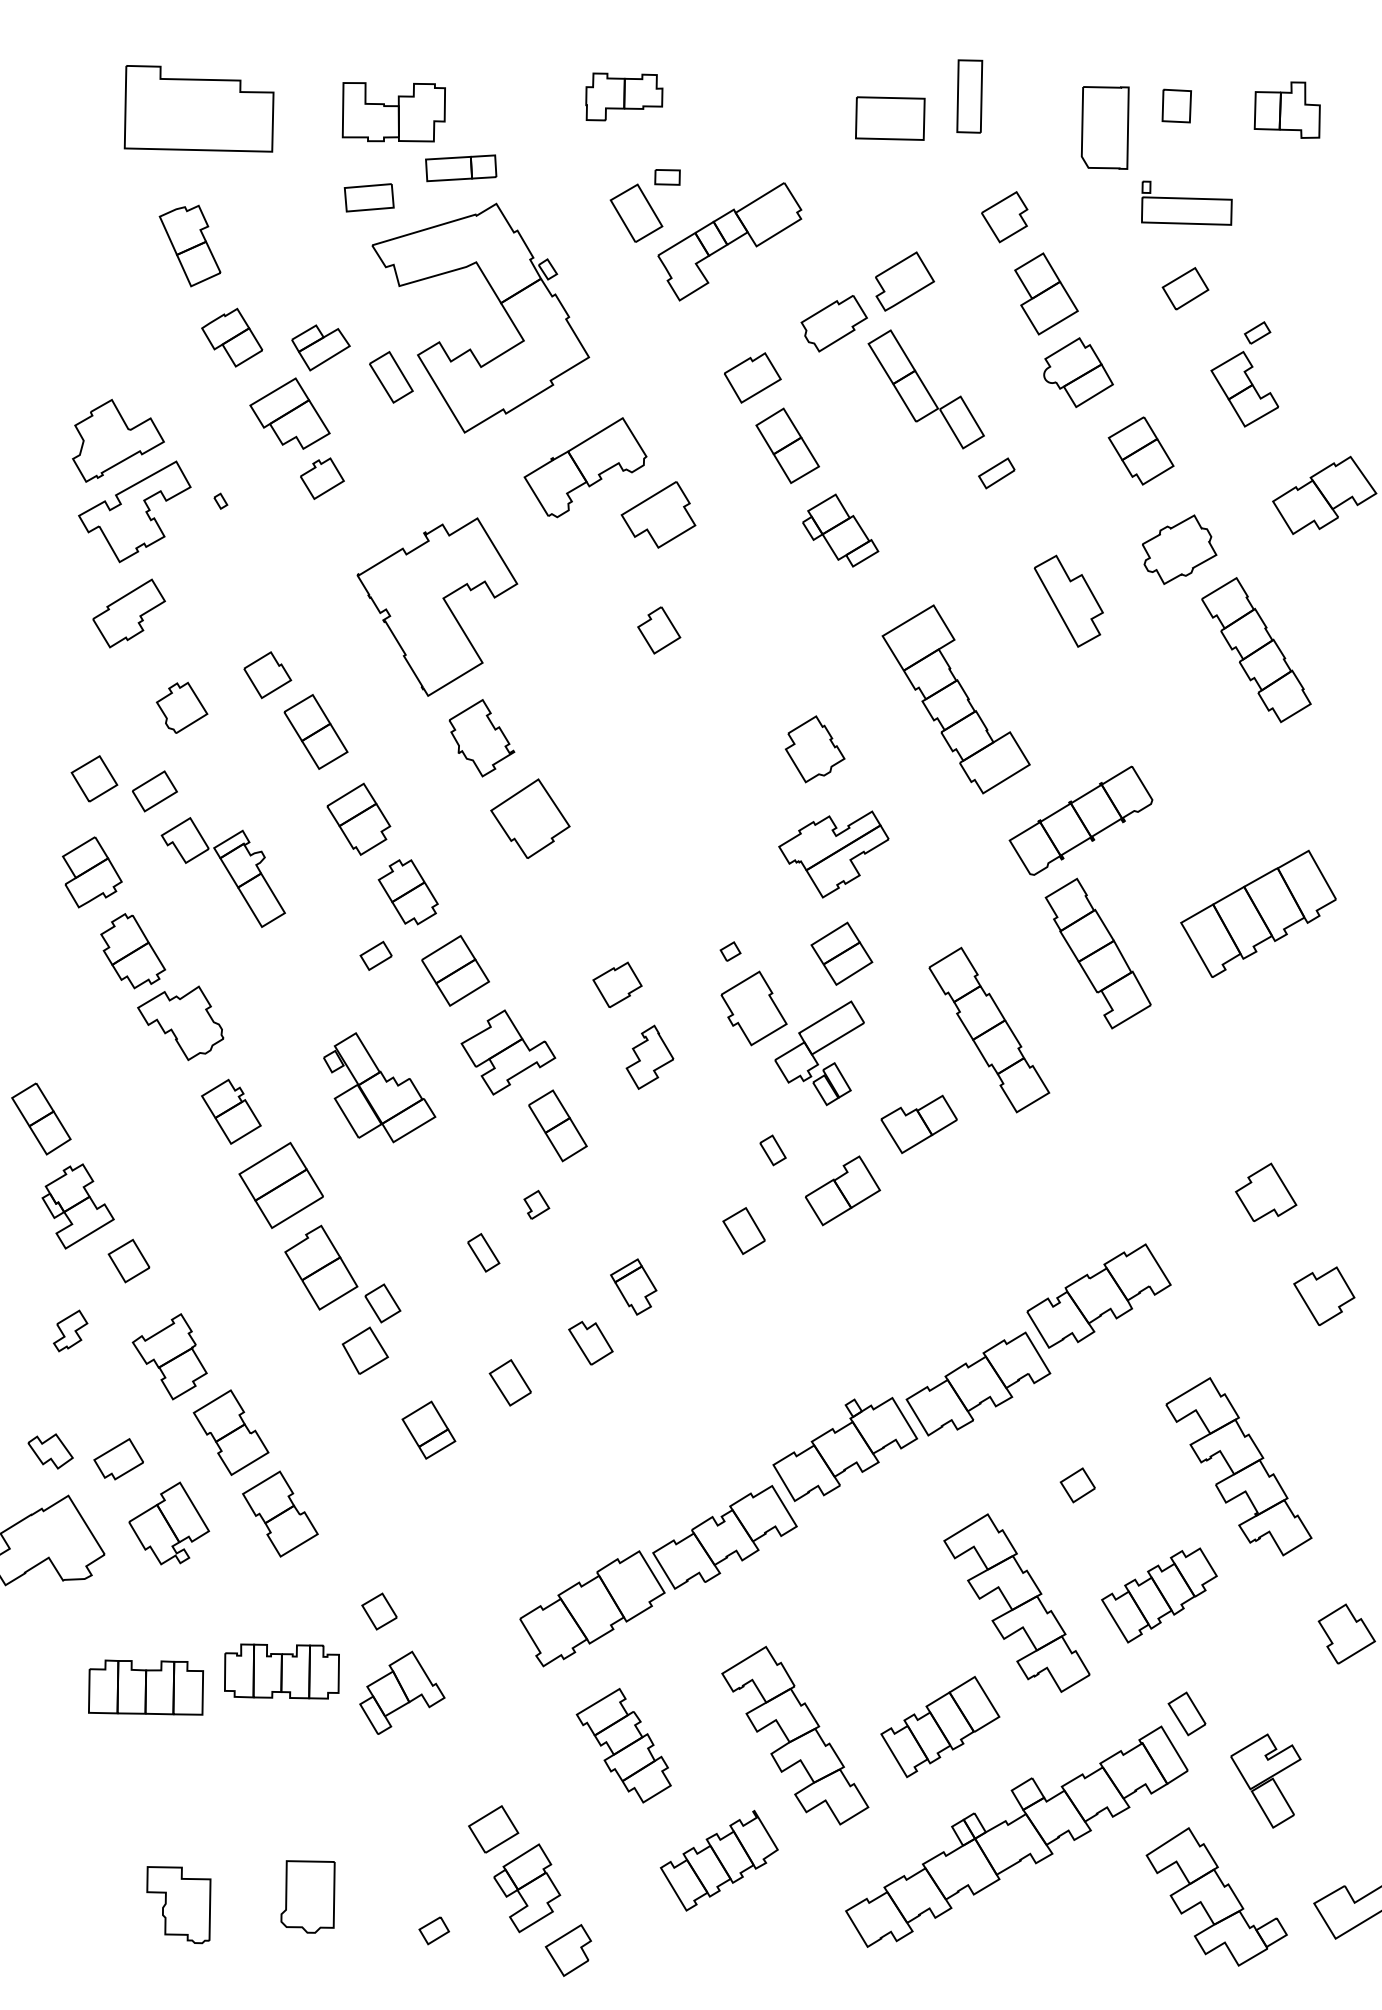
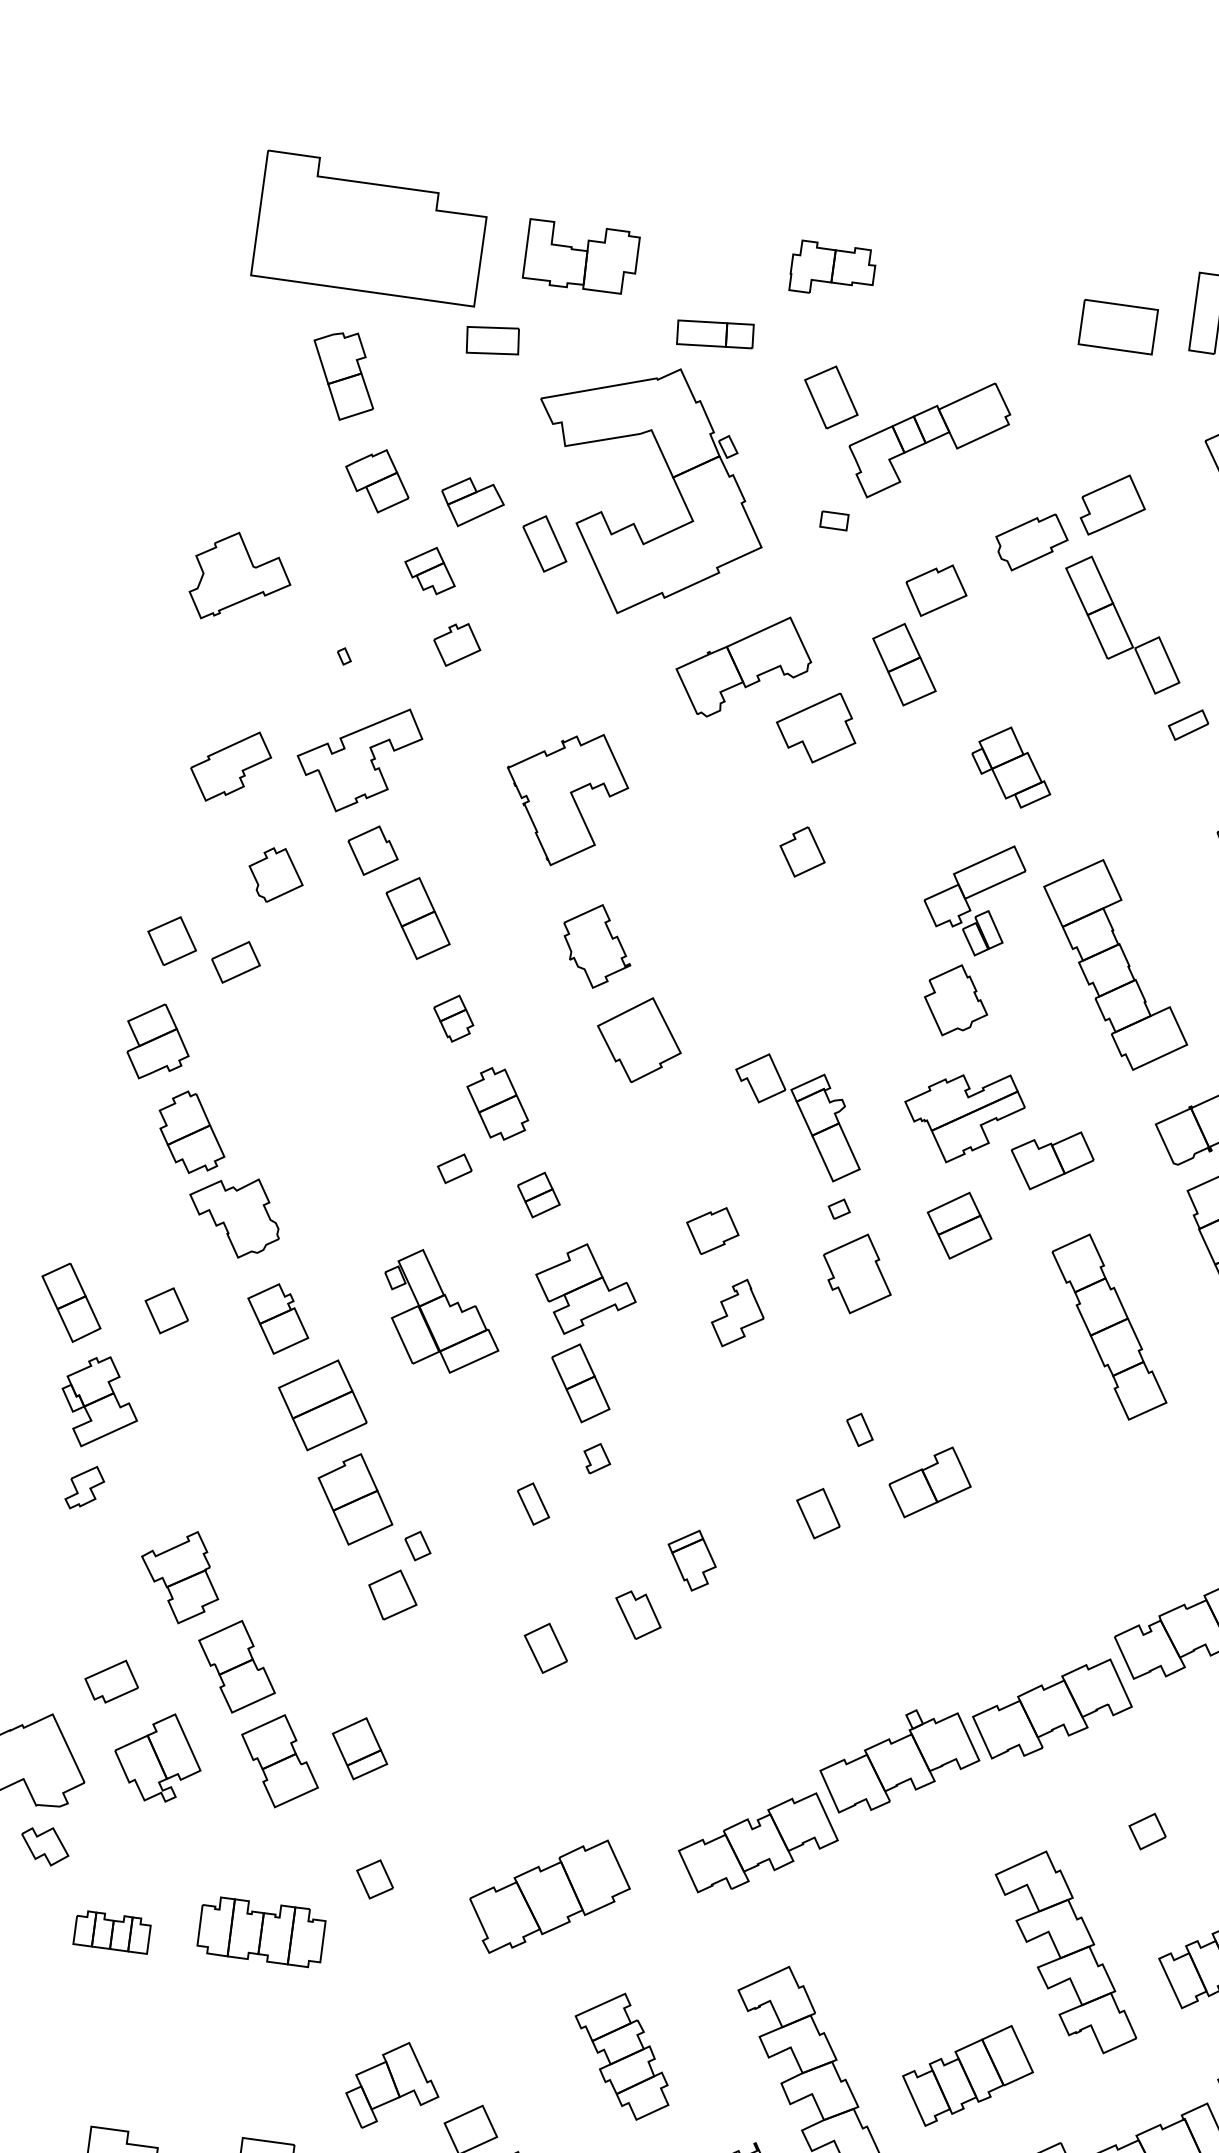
part: (198, 108) -> (370, 228), size x1.4
part: (461, 168) -> (715, 334), moved
part: (667, 177) -> (834, 521), moved
part: (368, 197) -> (492, 340), moved
part: (289, 413) -> (429, 570), size x0.6
part: (787, 445) -> (904, 664), moved
part: (134, 511) -> (358, 758), moved
part: (437, 606) -> (565, 798), size x0.7
part: (358, 818) -> (453, 1017), size x0.6
part: (222, 872) -> (797, 1117), moved
part: (455, 970) -> (538, 1194), size x0.6
part: (819, 1053) -> (973, 898), moved
part: (918, 1123) -> (1051, 1159), moved
part: (557, 1125) -> (580, 1382), moved
part: (128, 1260) -> (166, 1310), moved
part: (382, 1303) -> (417, 1546), size x0.7
part: (70, 1330) -> (85, 1487), moved
part: (428, 1429) -> (359, 1747), moved
part: (50, 1451) -> (45, 1846), moved
part: (592, 1608) -> (549, 1896), moved
part: (145, 1687) -> (111, 1931), size x0.6
part: (402, 1692) -> (393, 2085), moved

